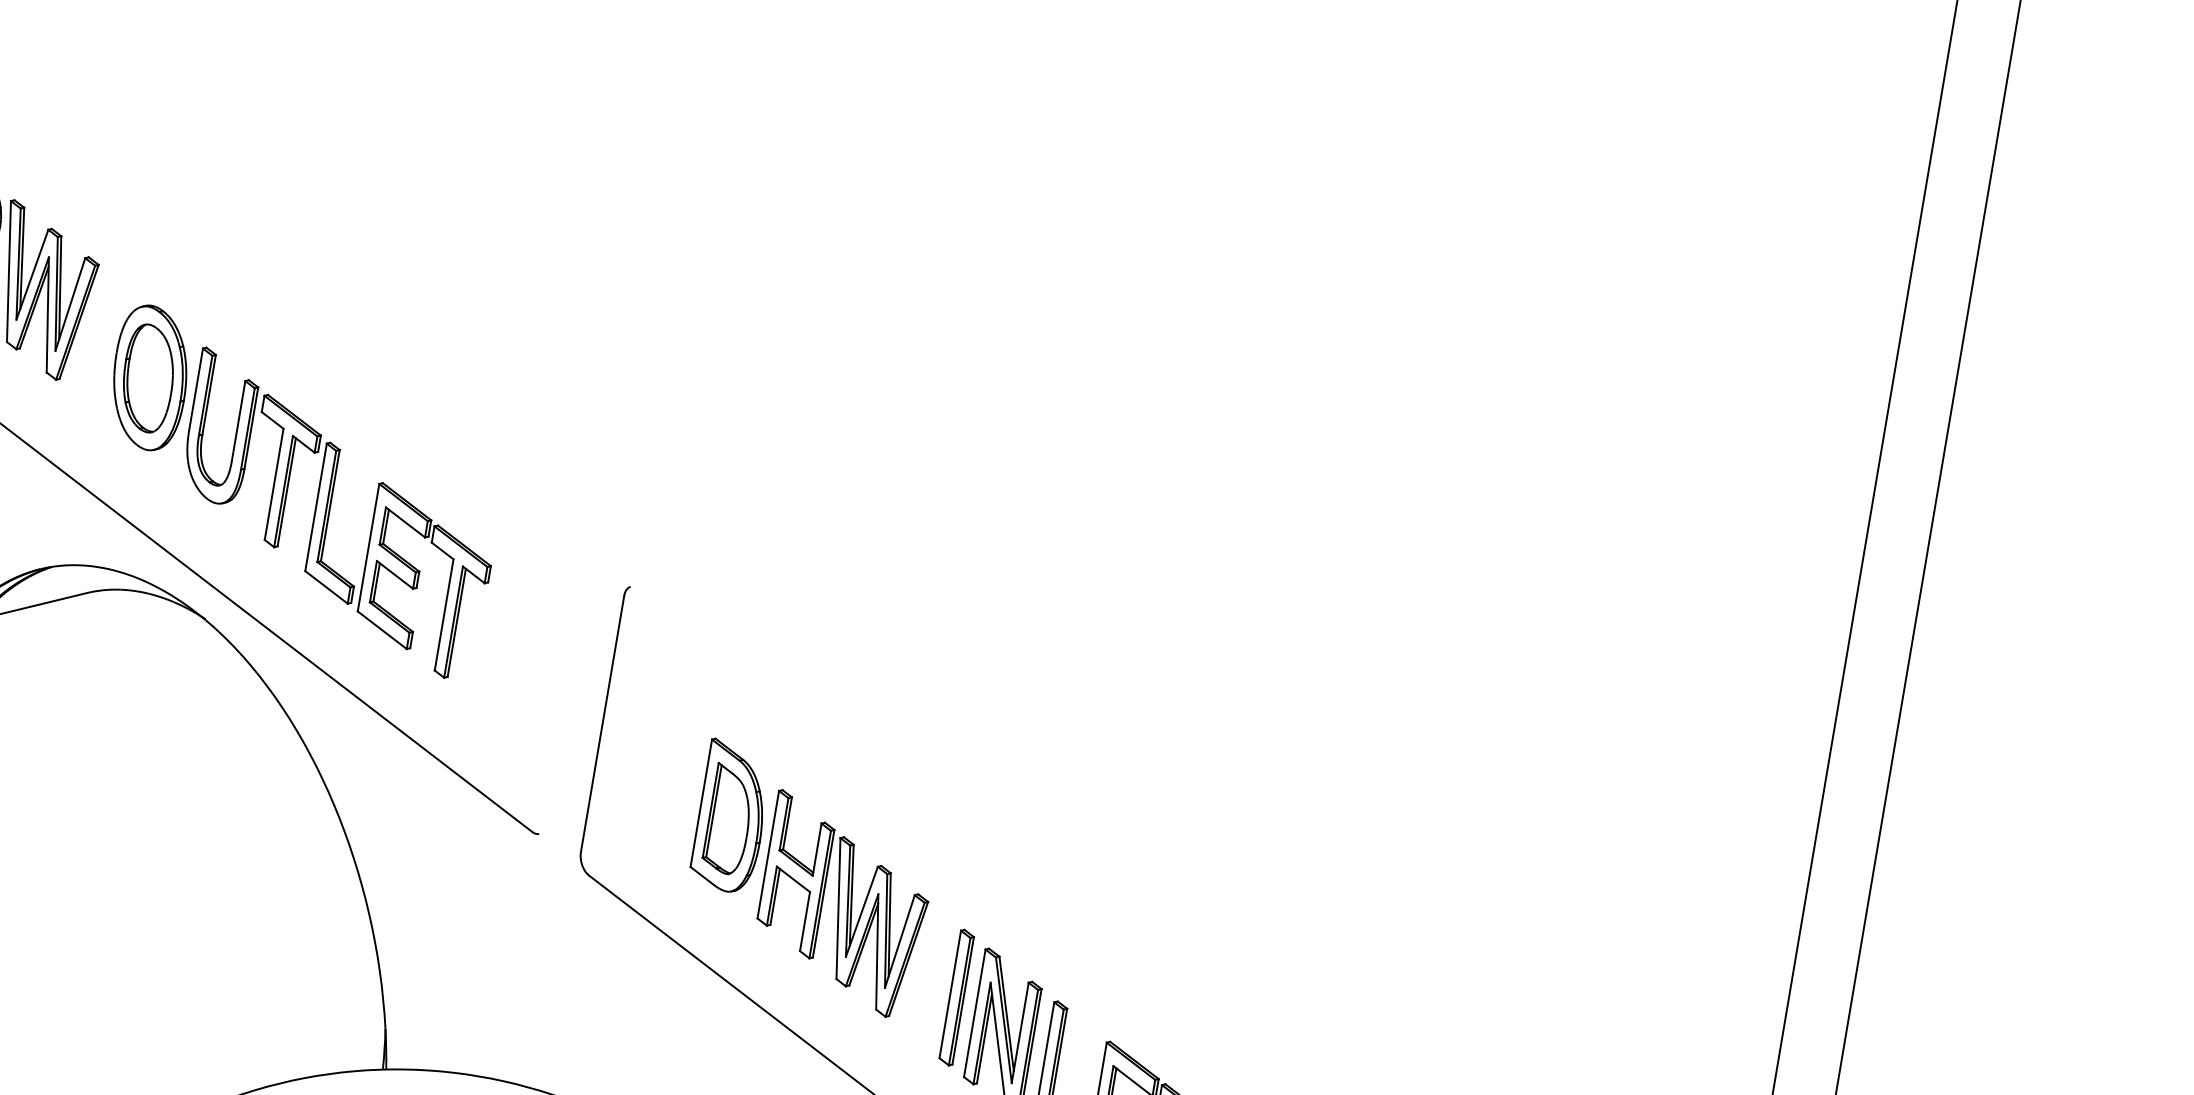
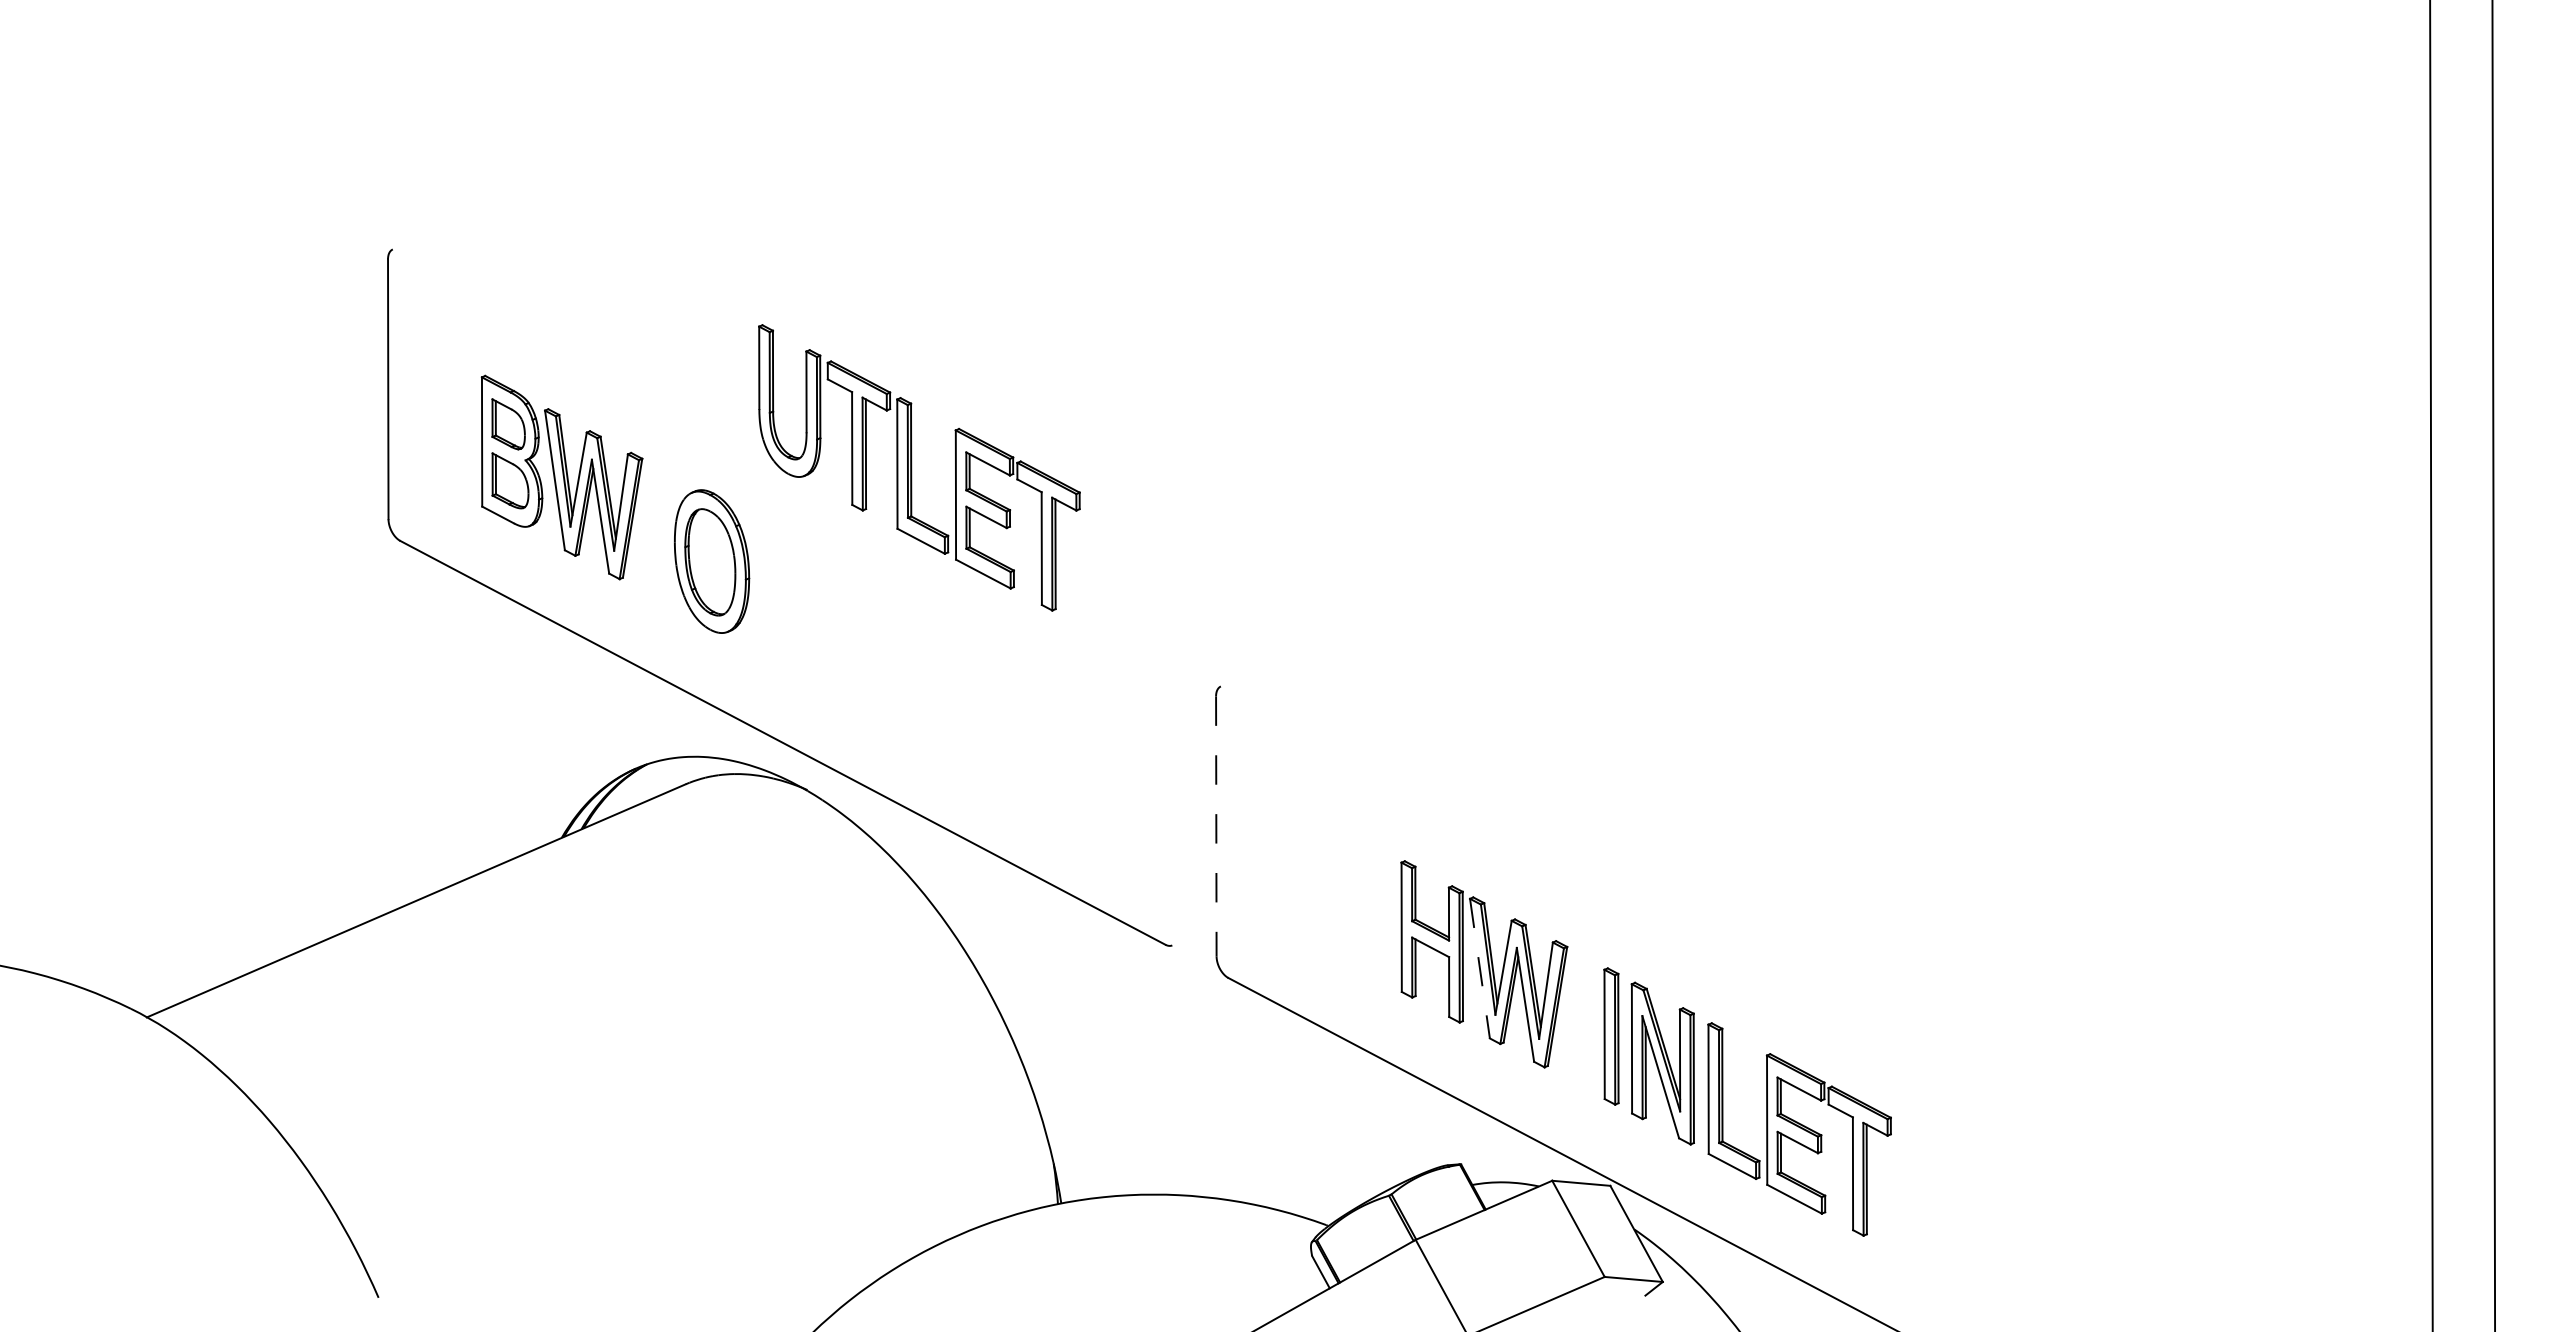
part: (330, 513) -> (912, 467), moved
line: (602, 724) -> (1216, 826), solid -> dashed
part: (731, 816) -> (1358, 895), removed
line: (838, 908) -> (1479, 968), solid -> dashed

